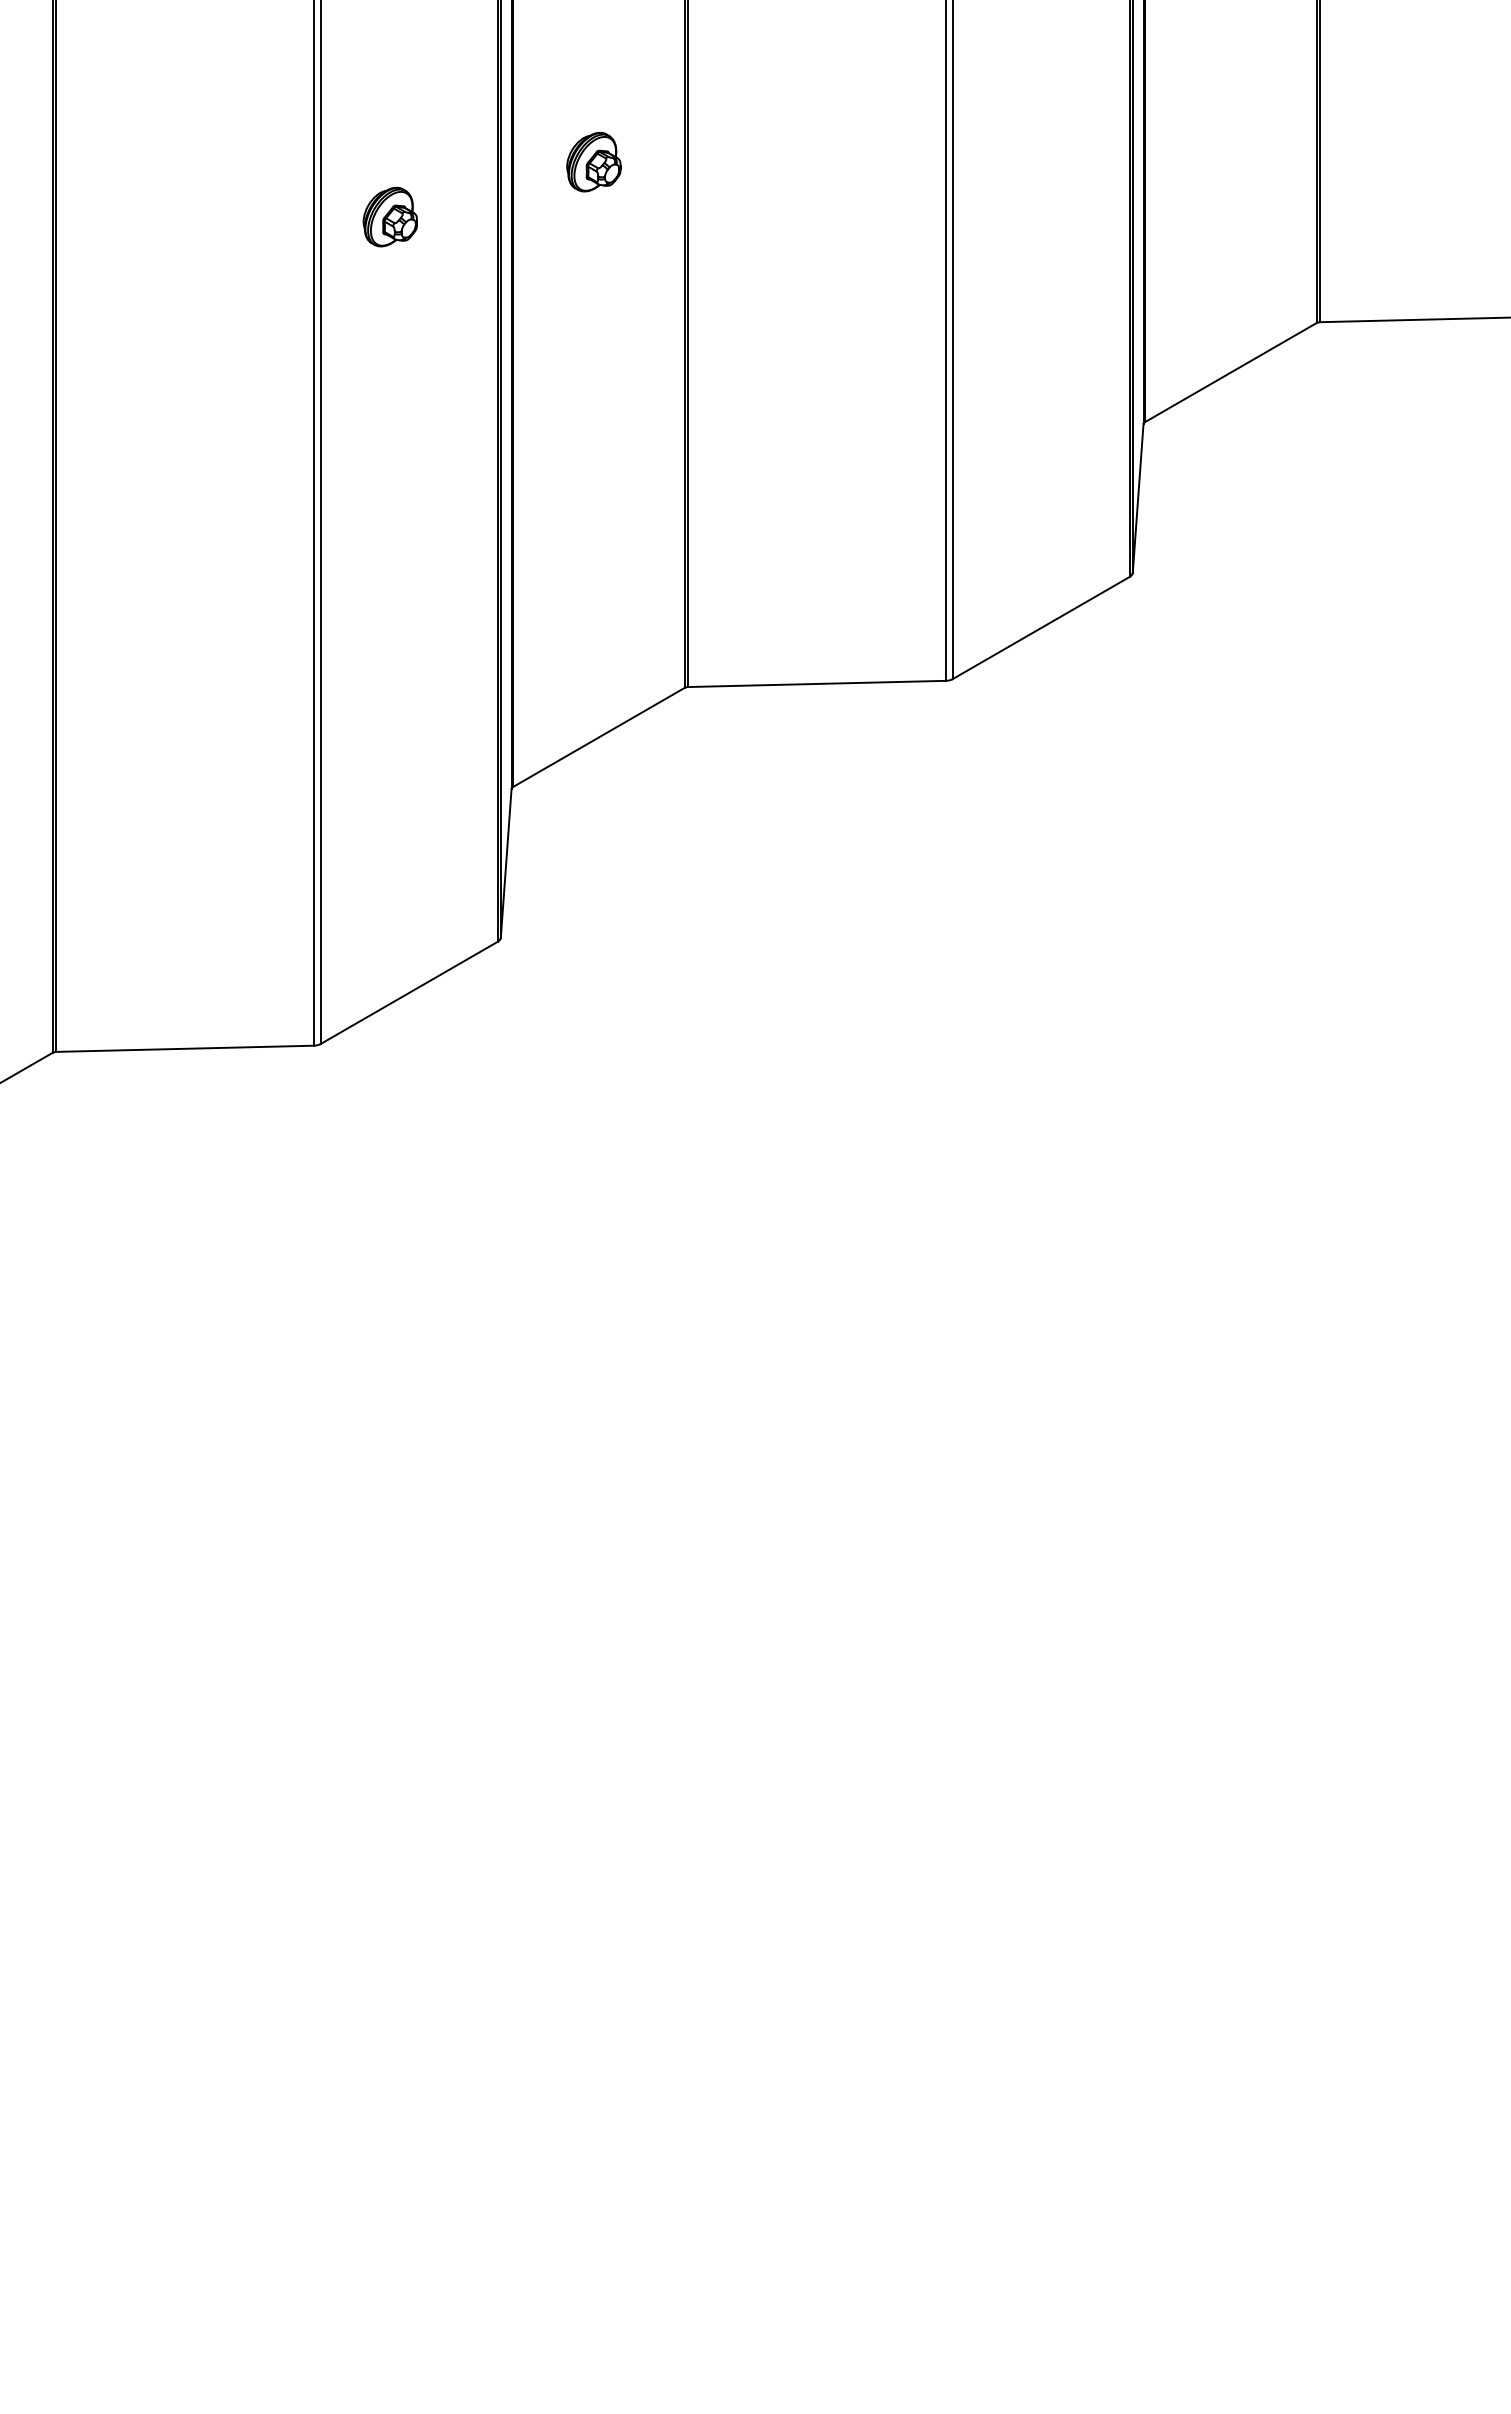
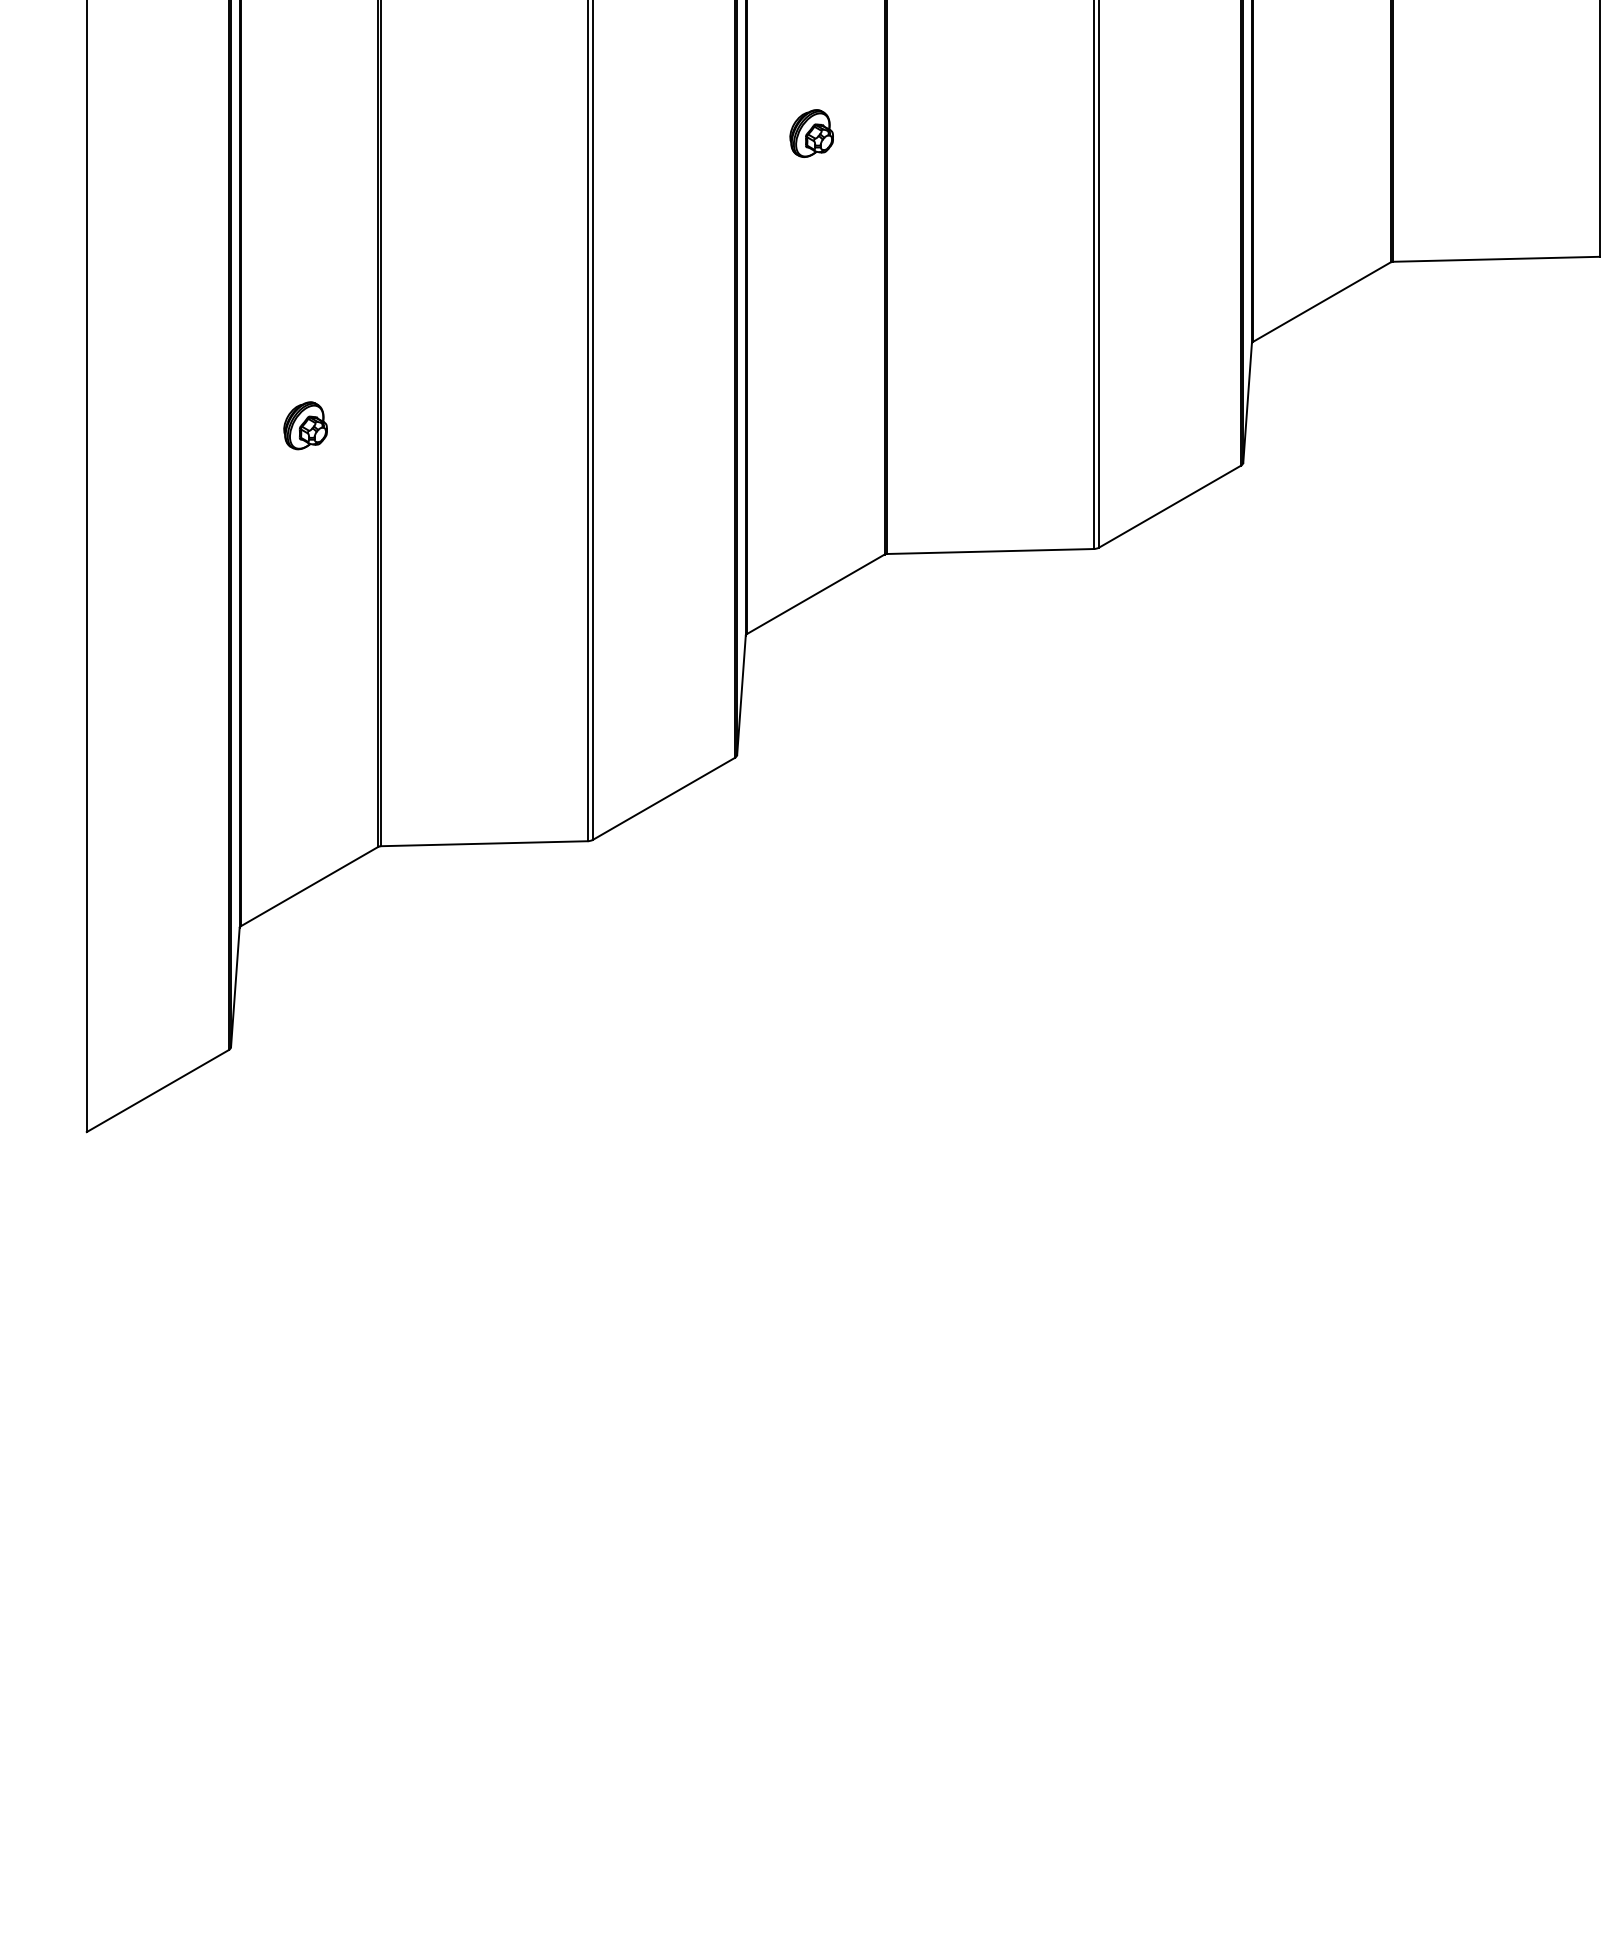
part: (390, 216) -> (648, 177), removed

